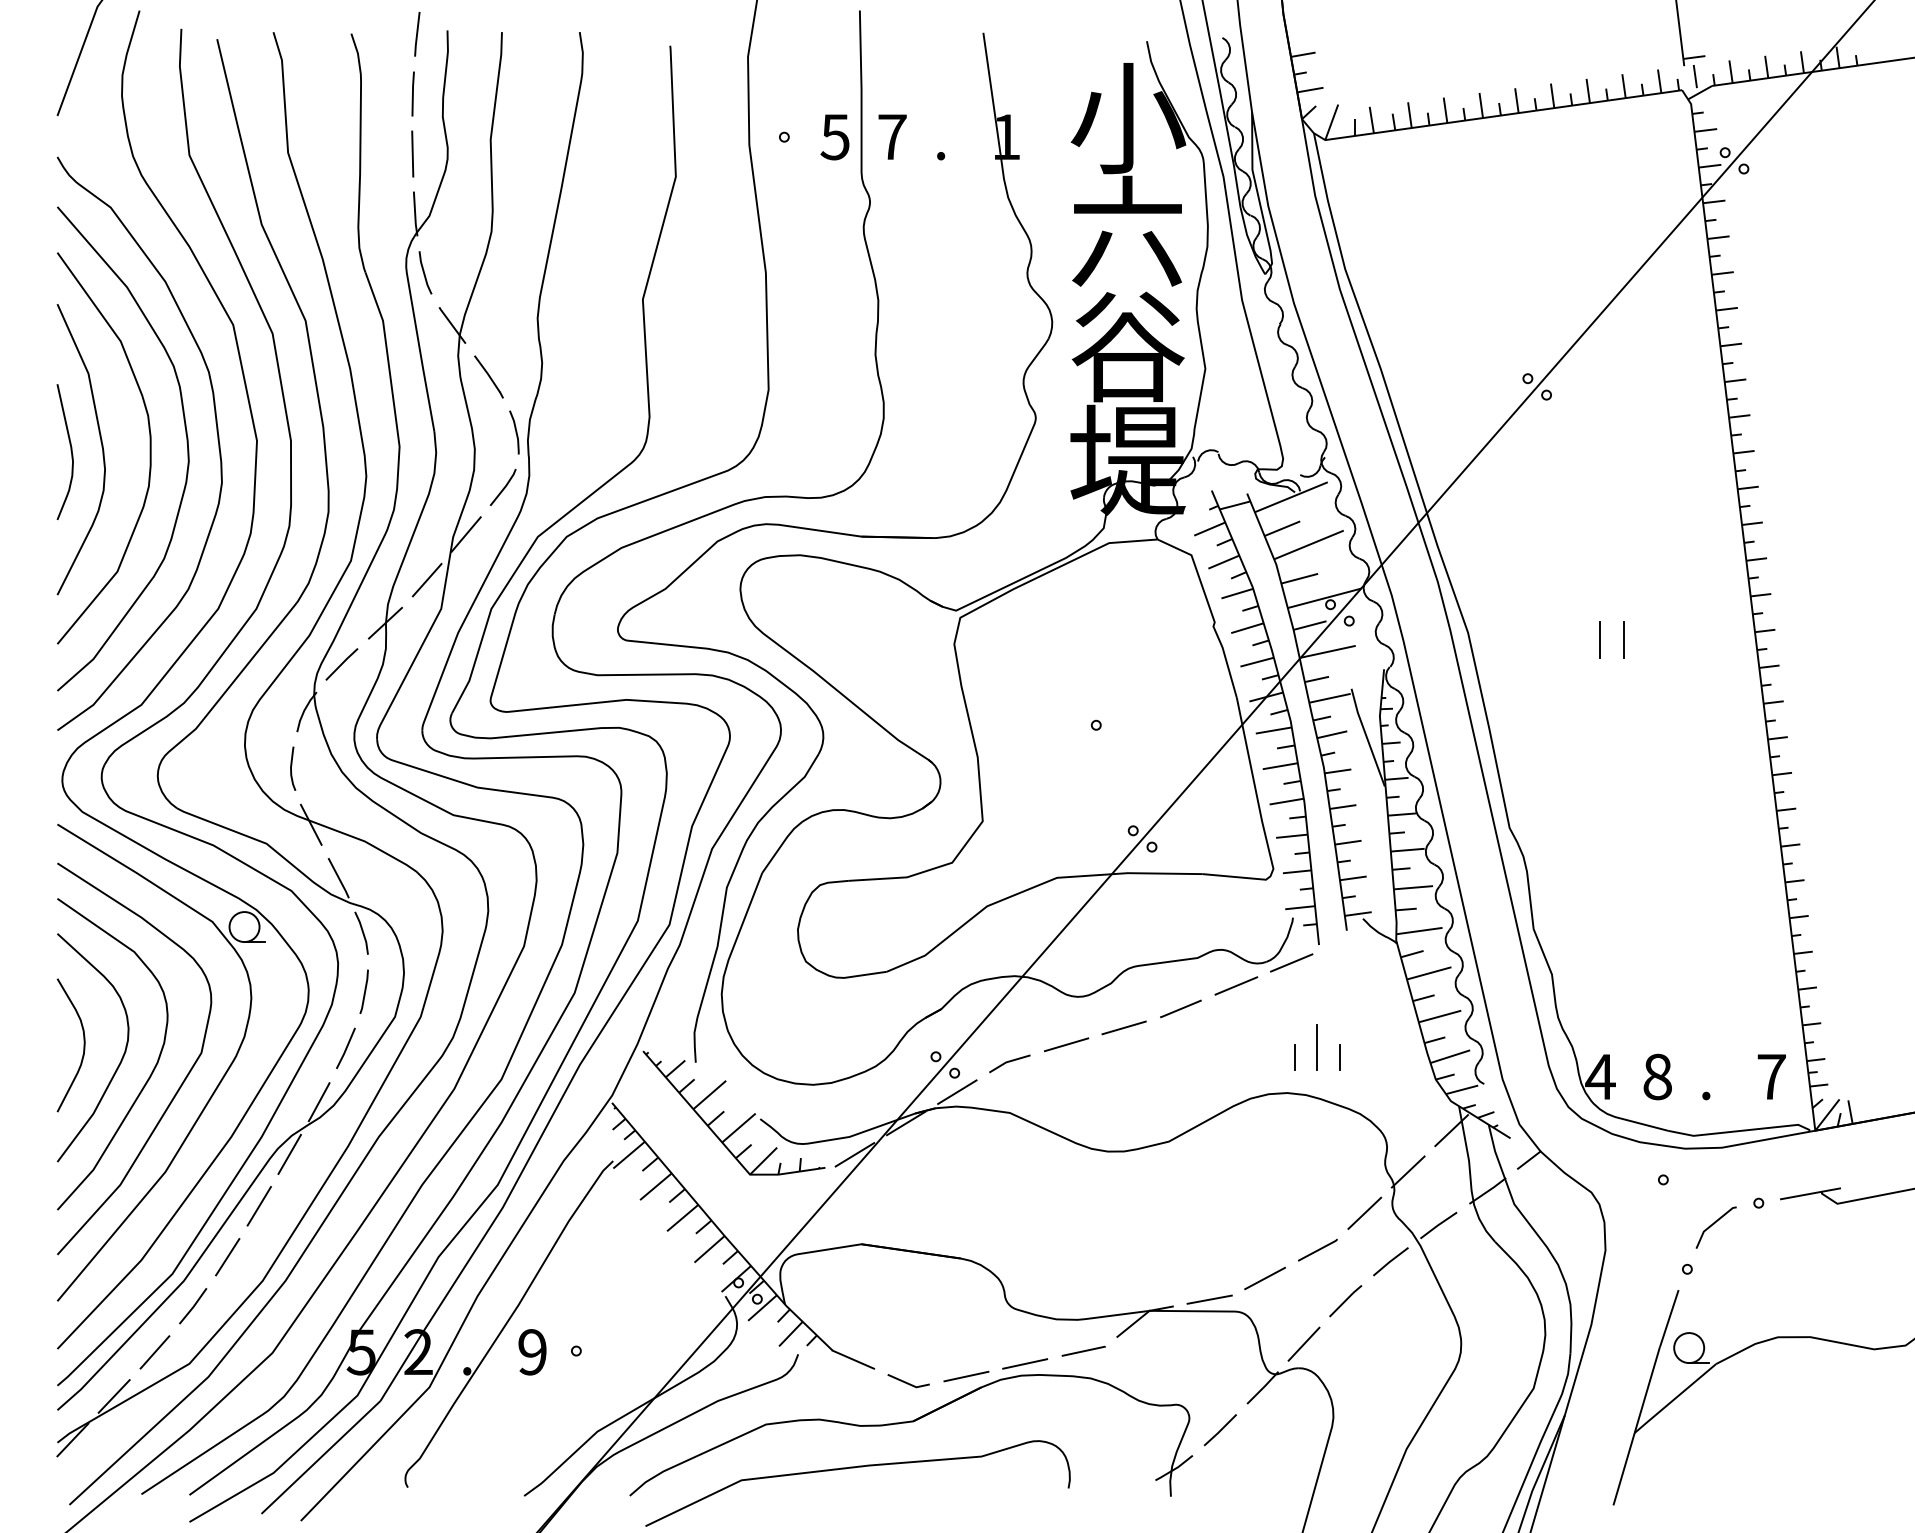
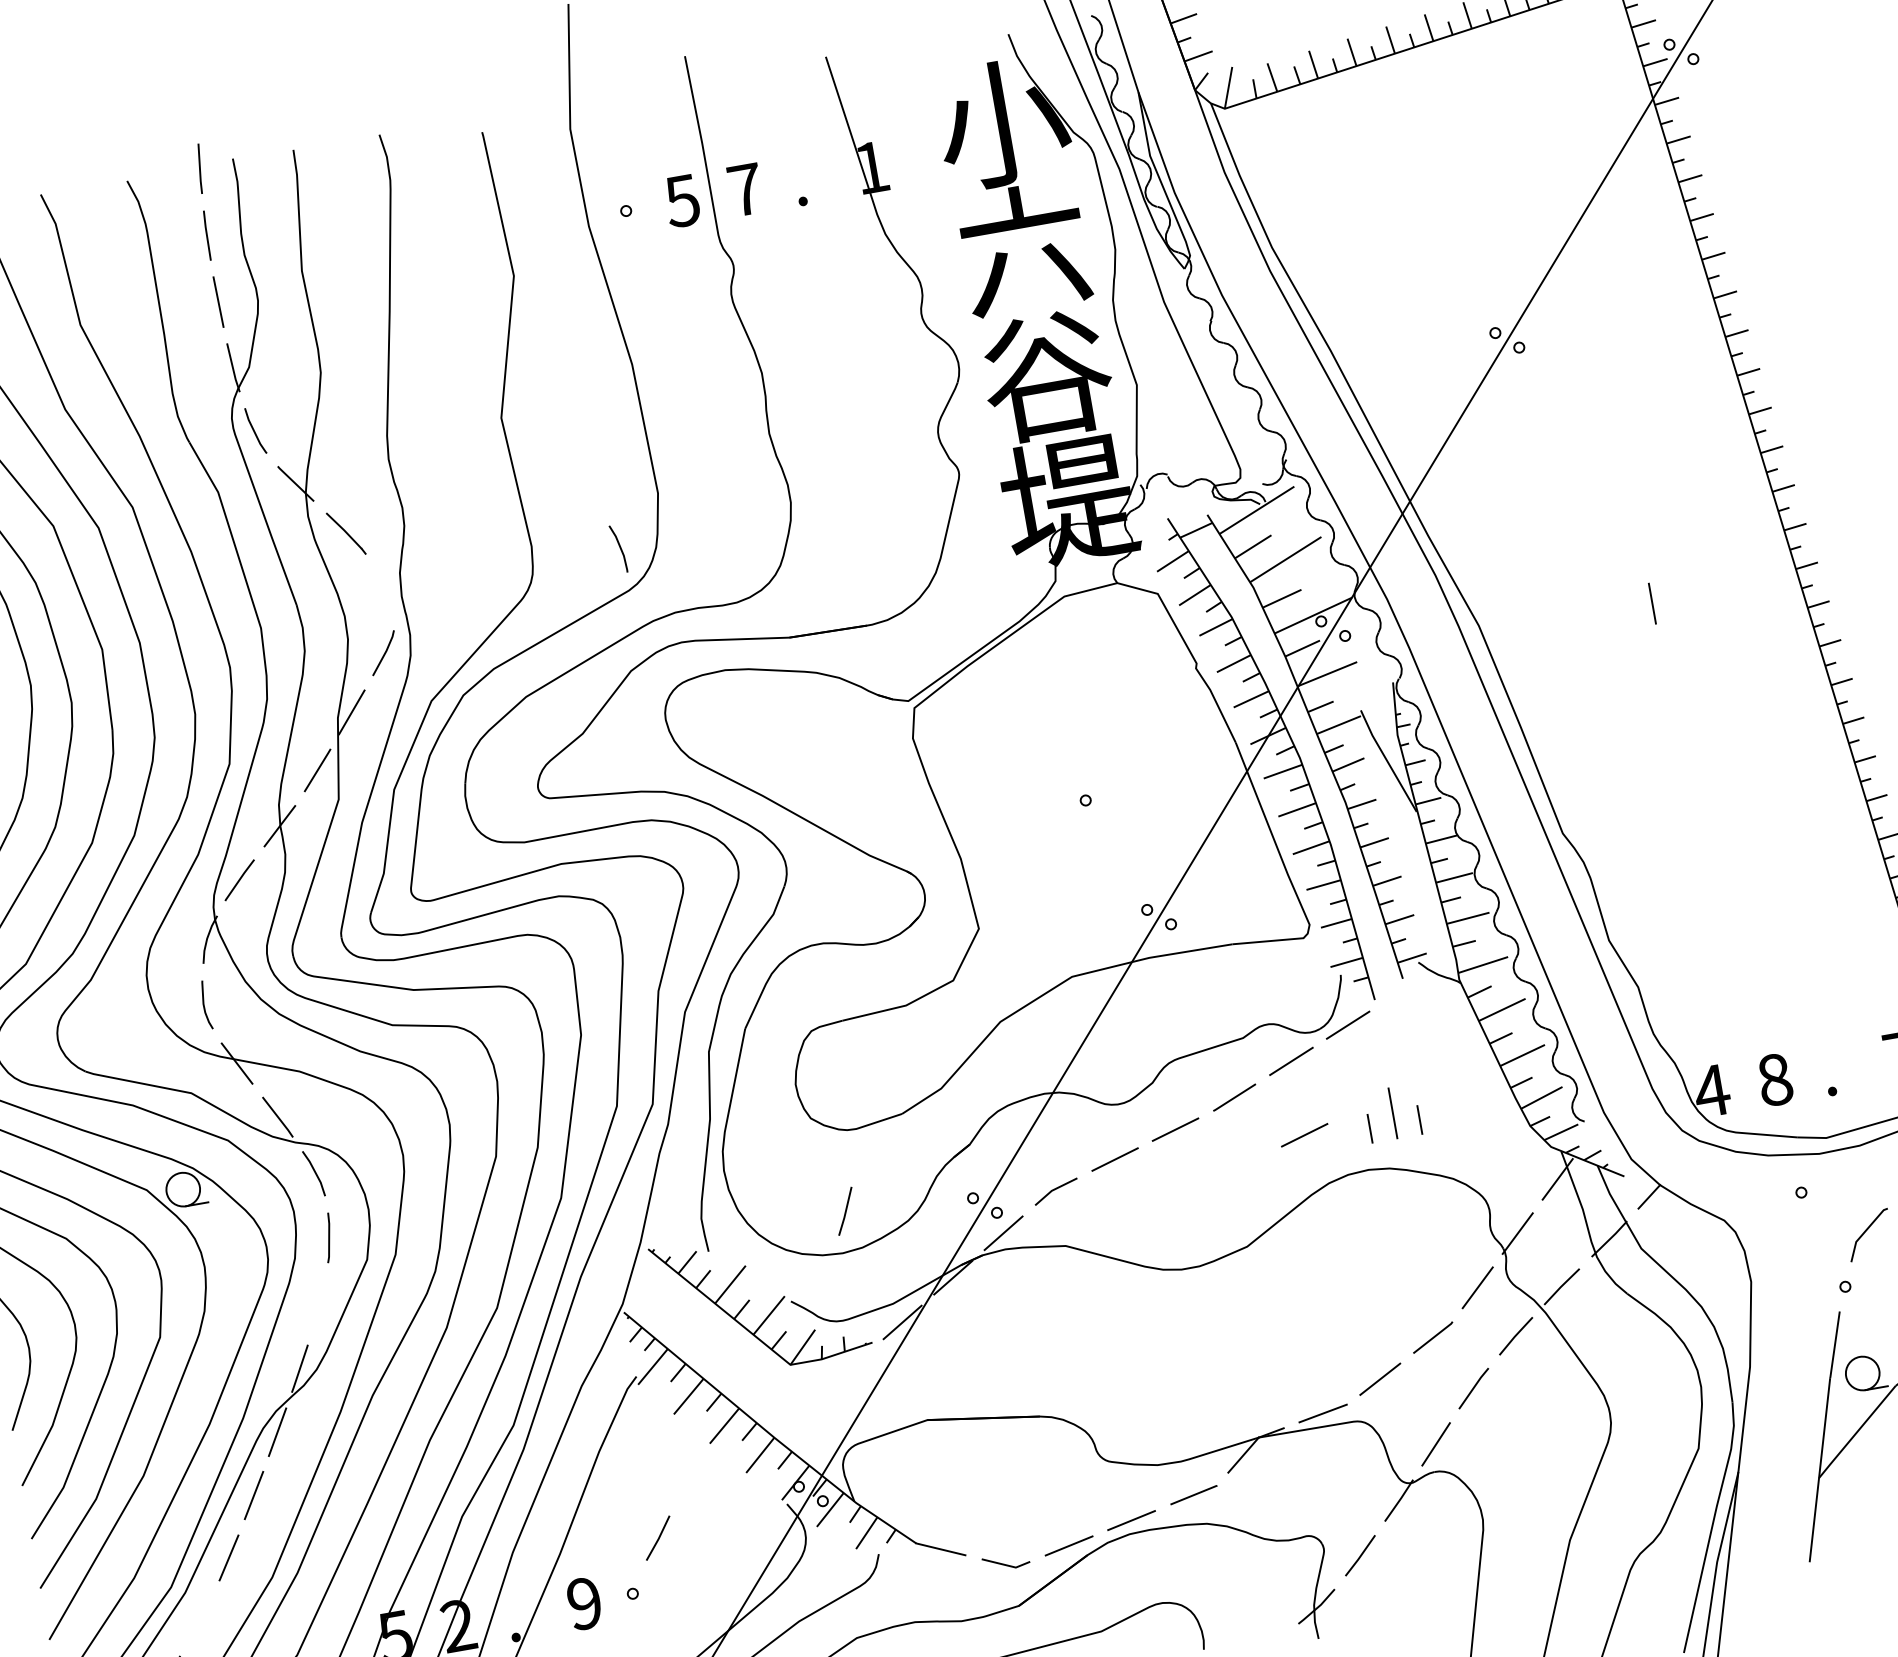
curve: (515, 432) -> (619, 548), moved
line: (1599, 640) -> (1625, 608), removed
line: (345, 1048) -> (844, 1211), moved
line: (1236, 1052) -> (1304, 1134), added
line: (193, 1306) -> (658, 1538), moved

